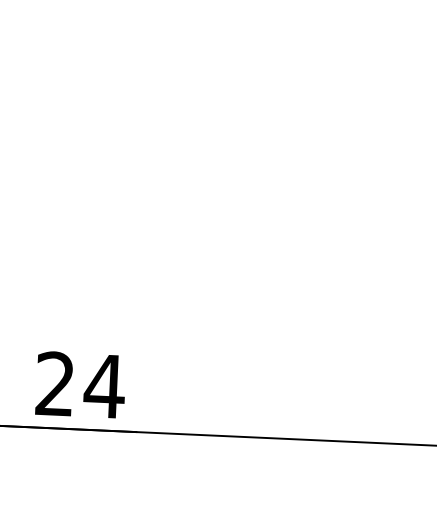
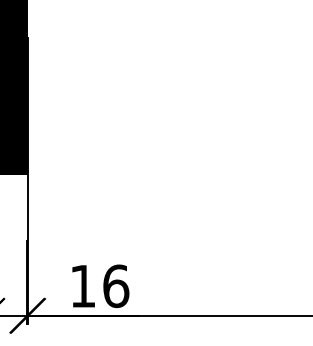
text: (79, 385) -> (99, 286), 24 -> 16

